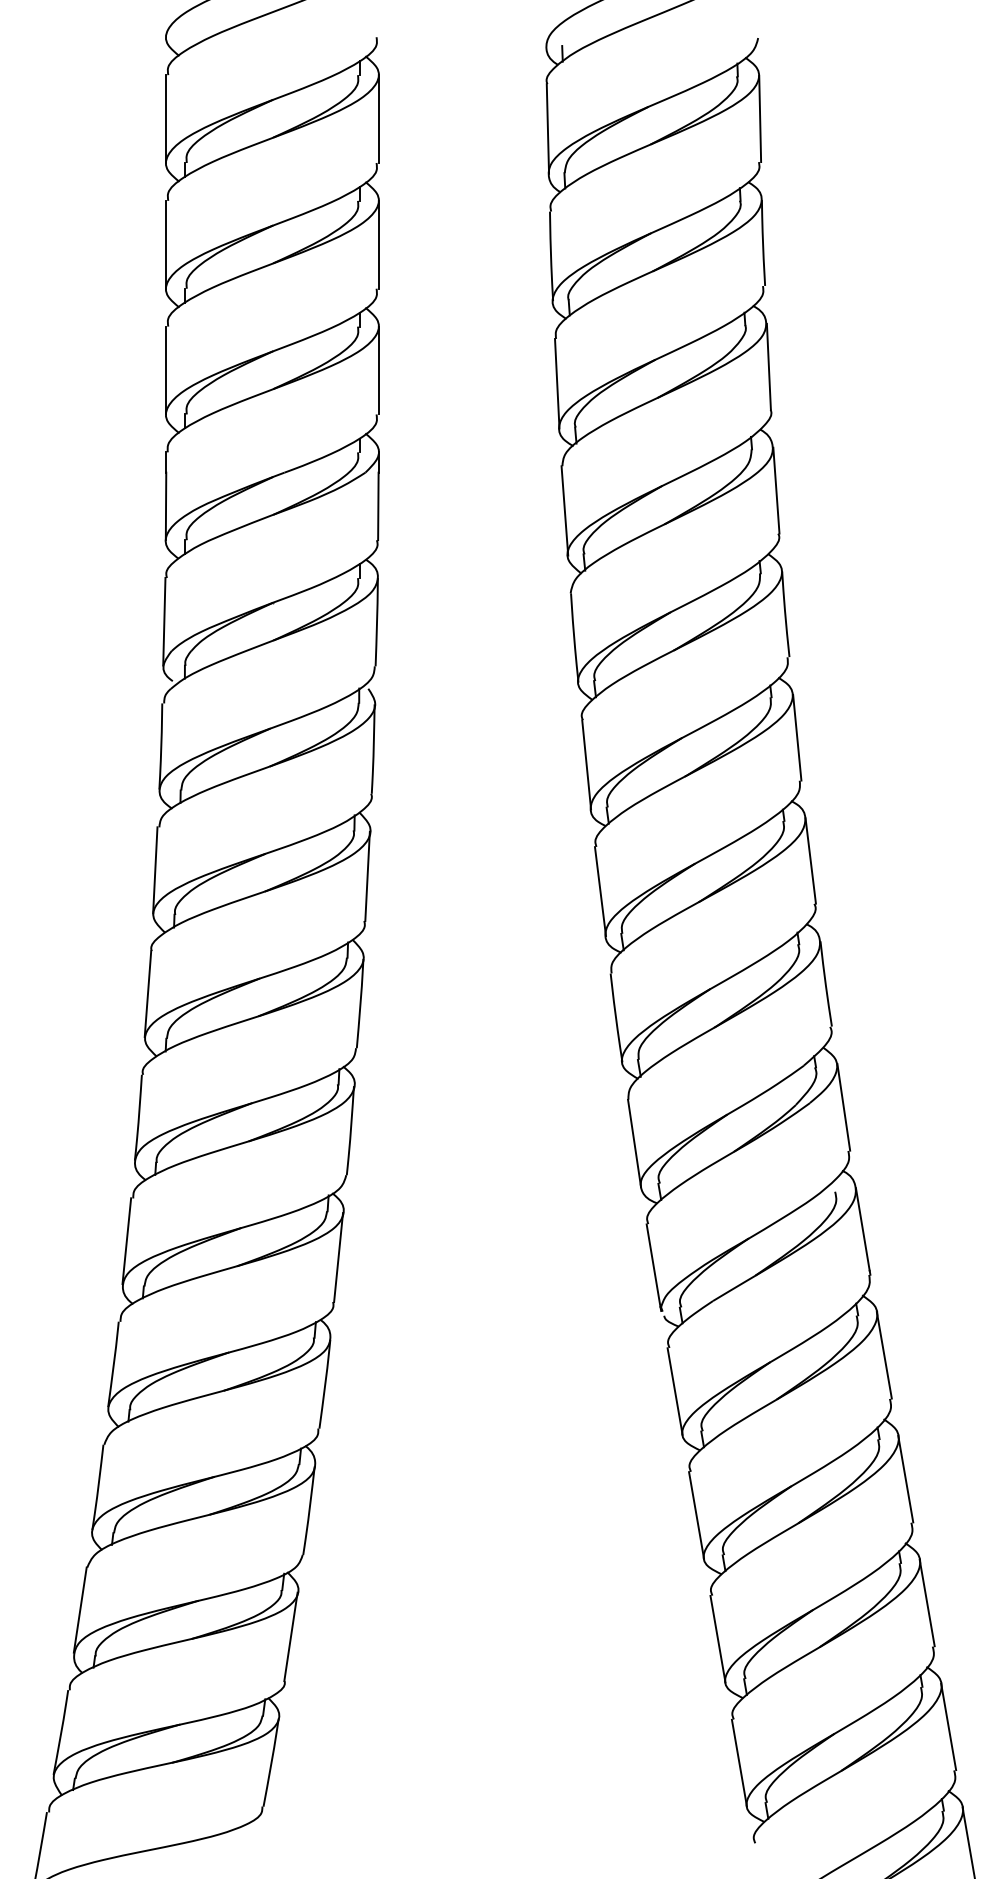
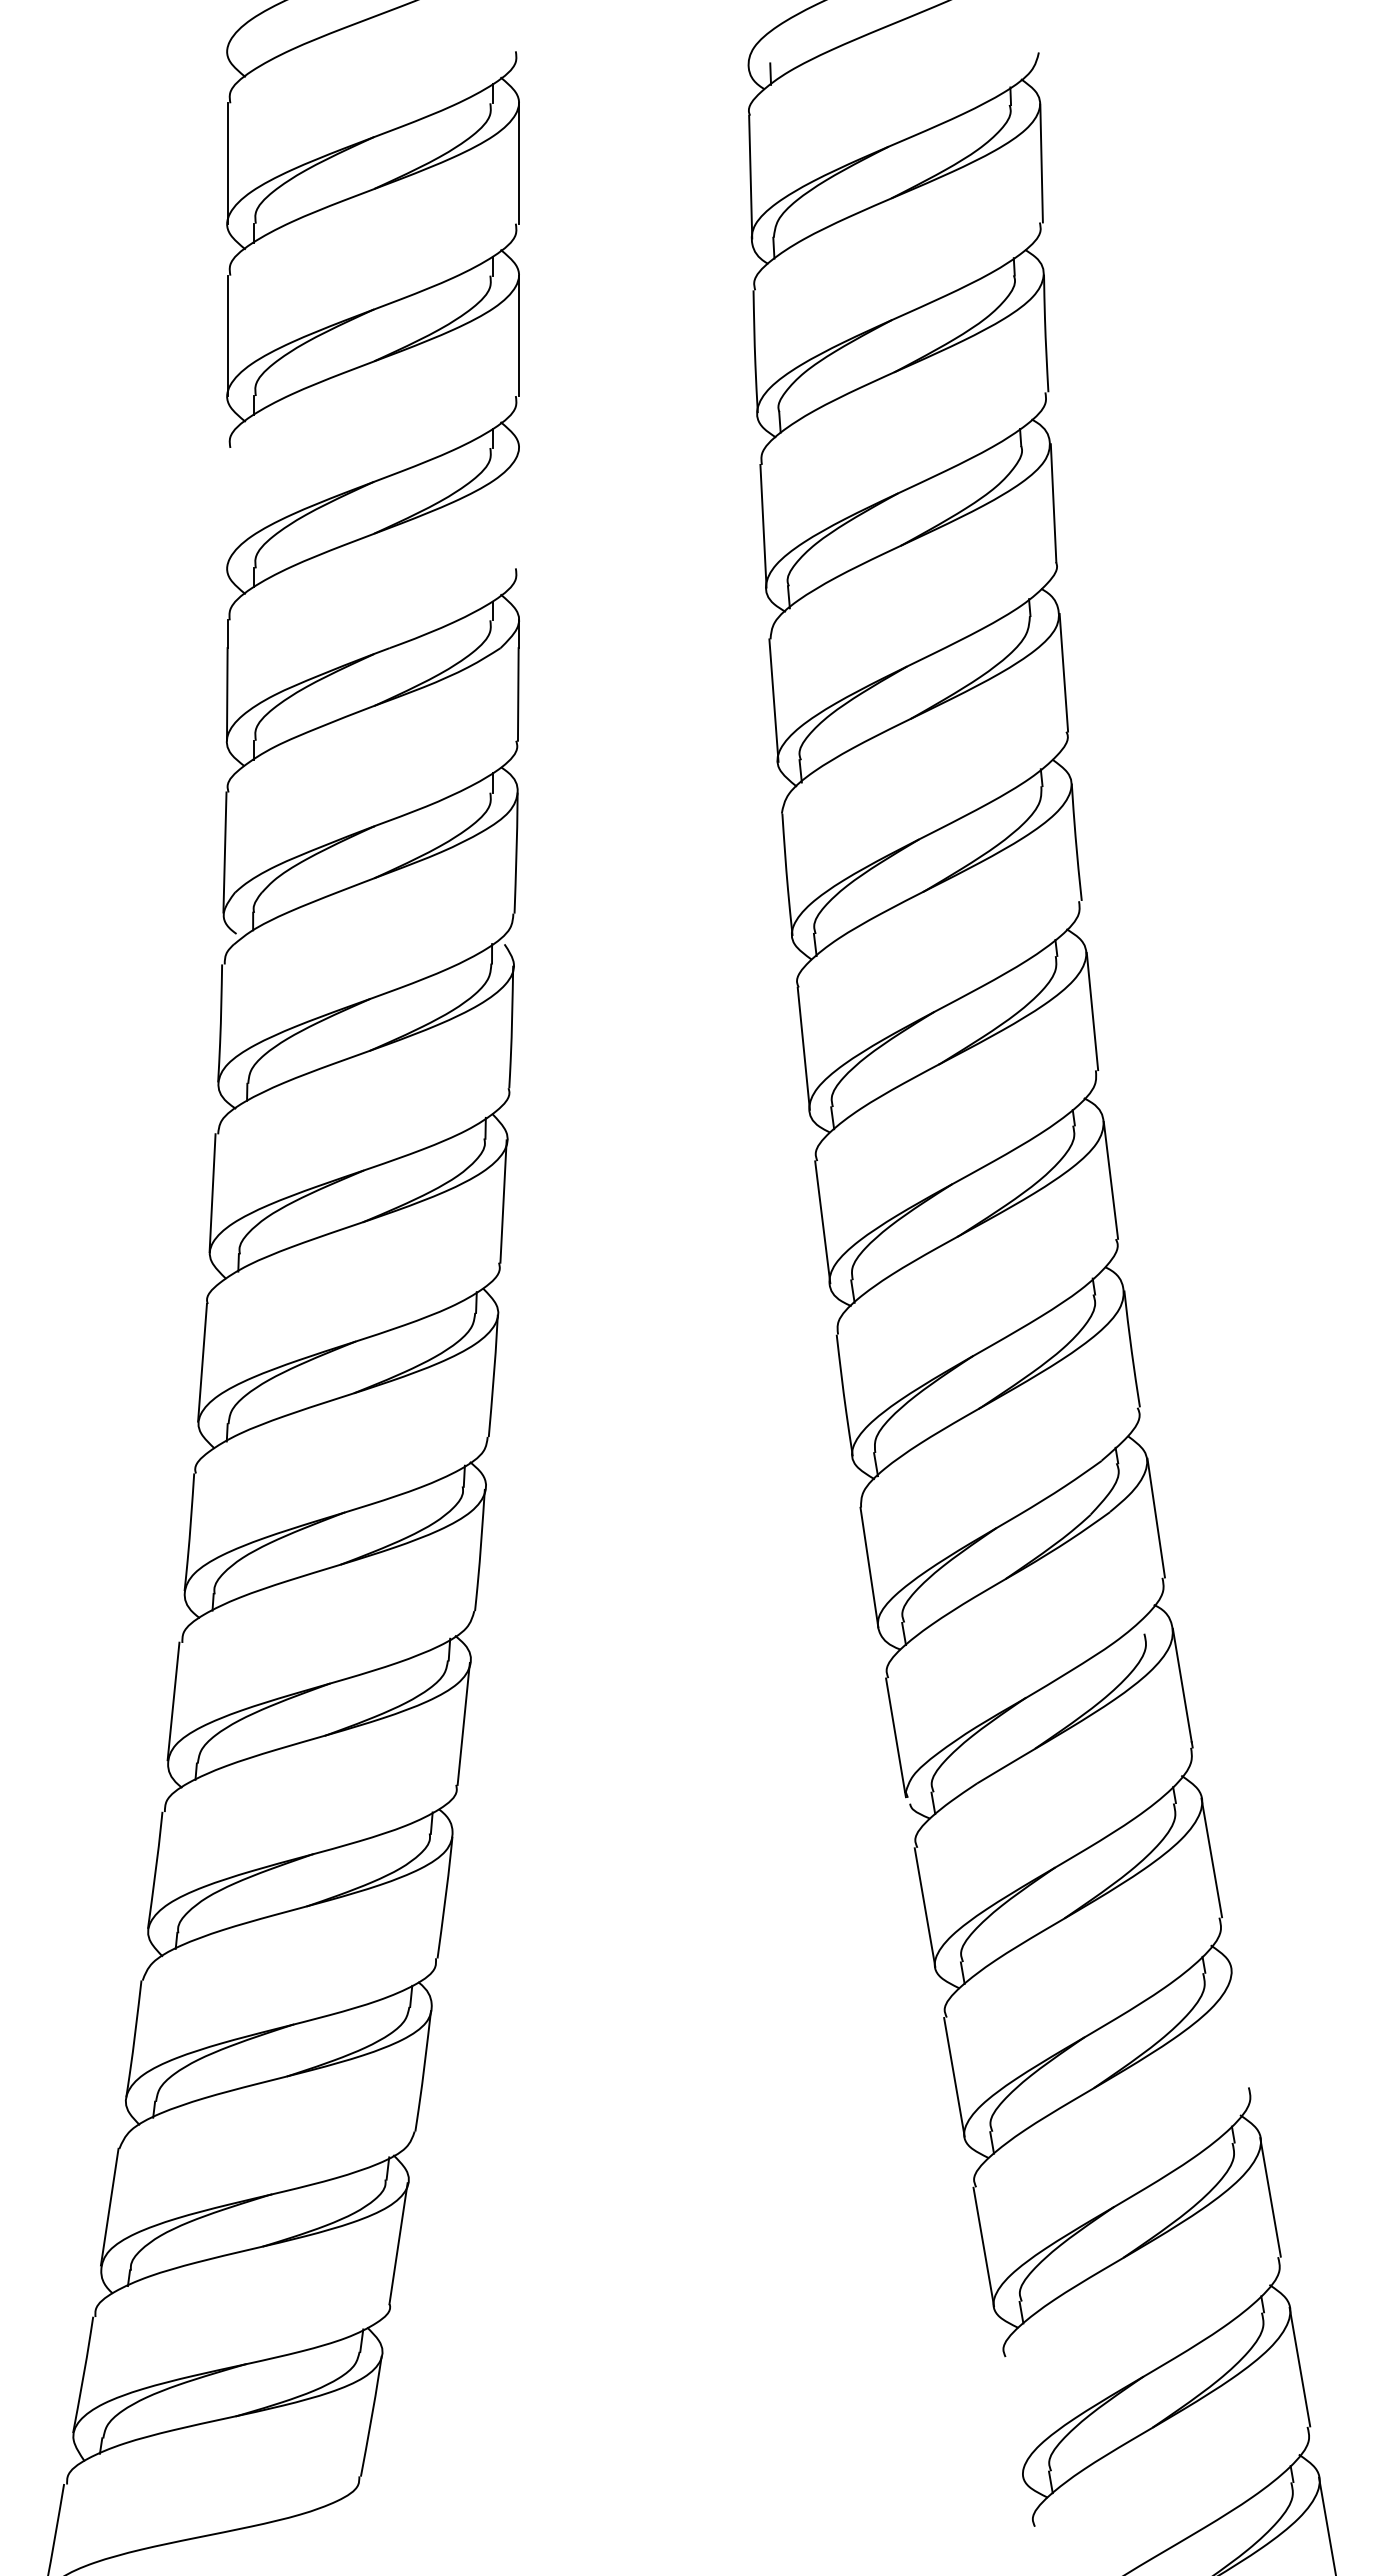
line: (166, 370) -> (227, 508), removed
line: (378, 370) -> (518, 508), removed
line: (905, 1479) -> (1240, 2027), removed
line: (738, 1762) -> (1012, 2416), removed

